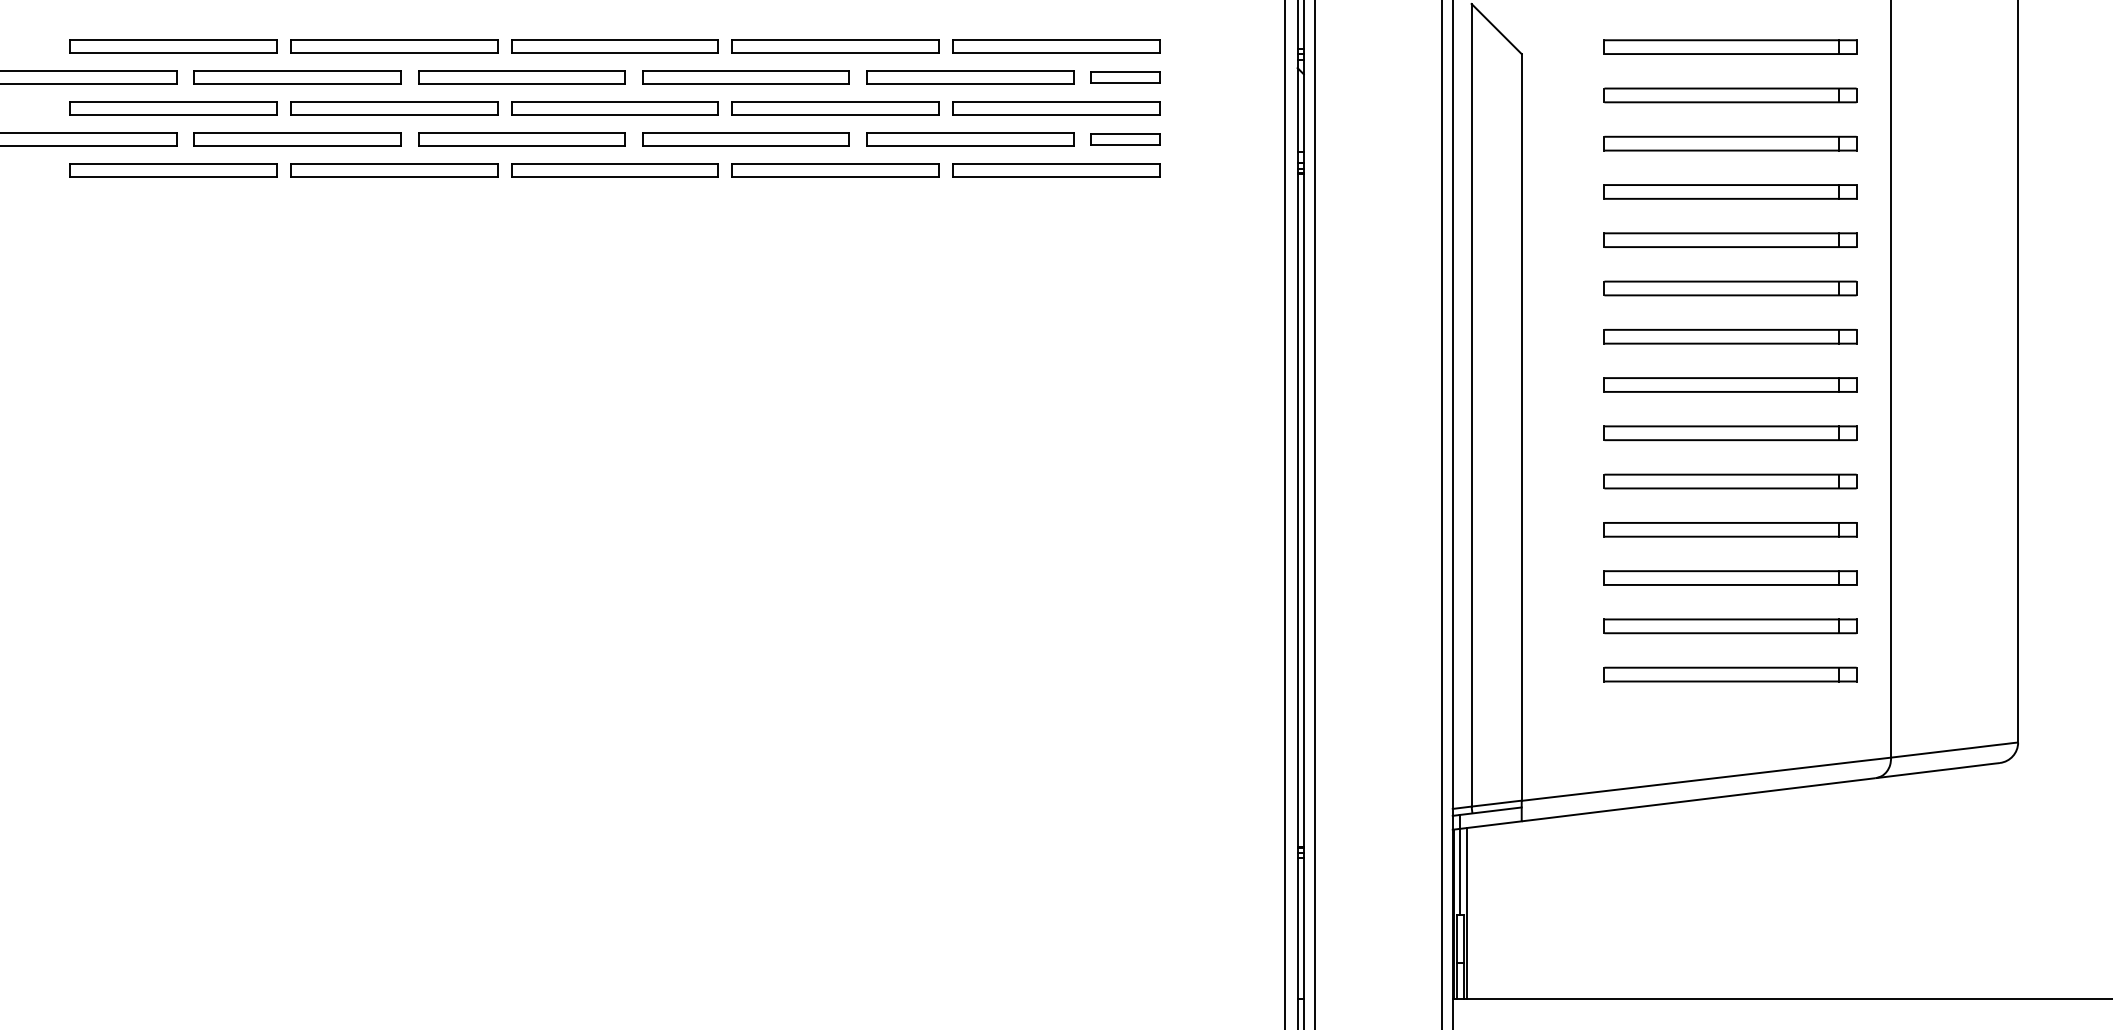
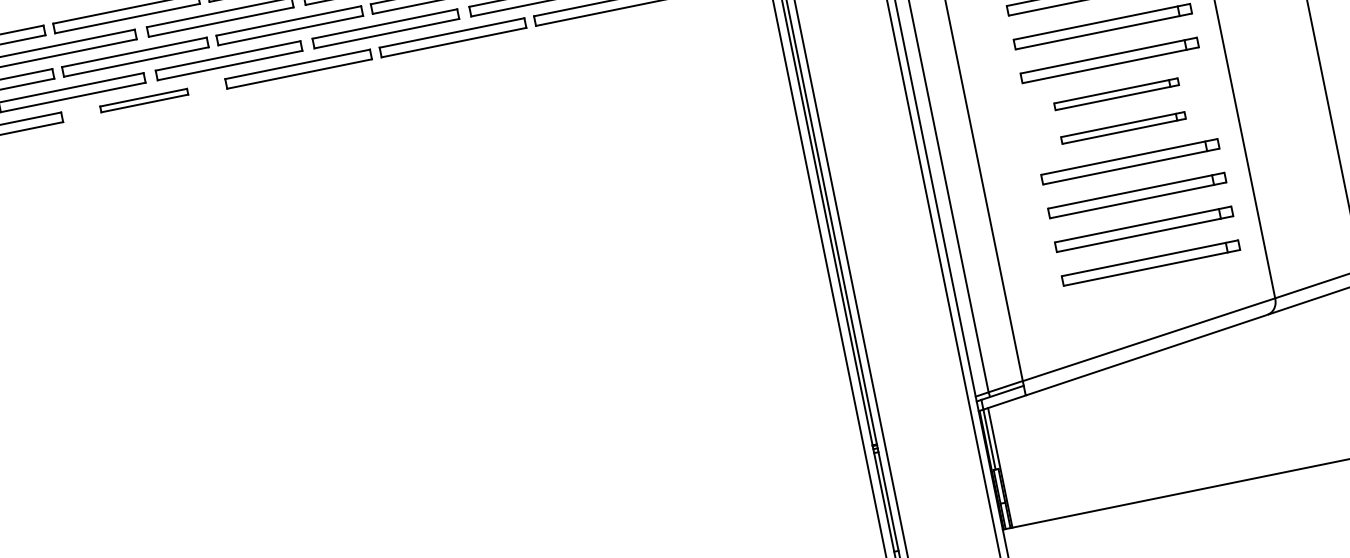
part: (394, 170) -> (144, 100), size x0.6
part: (1730, 433) -> (1116, 94), size x0.7
part: (1730, 481) -> (1123, 127), size x0.7

